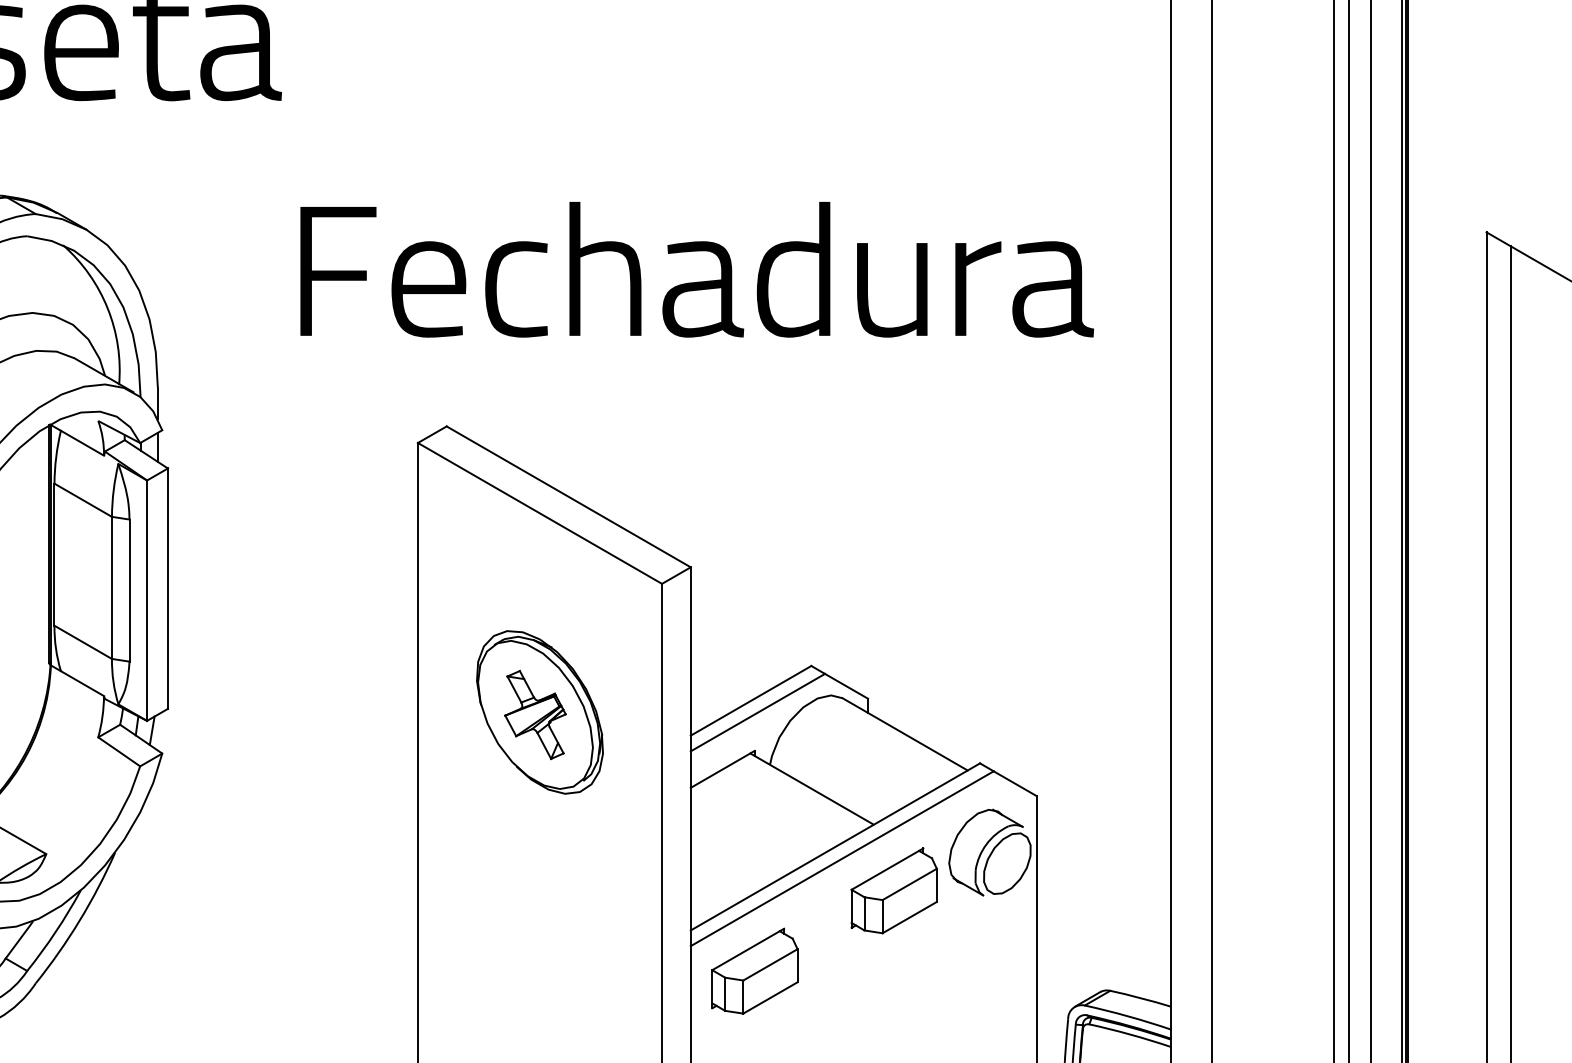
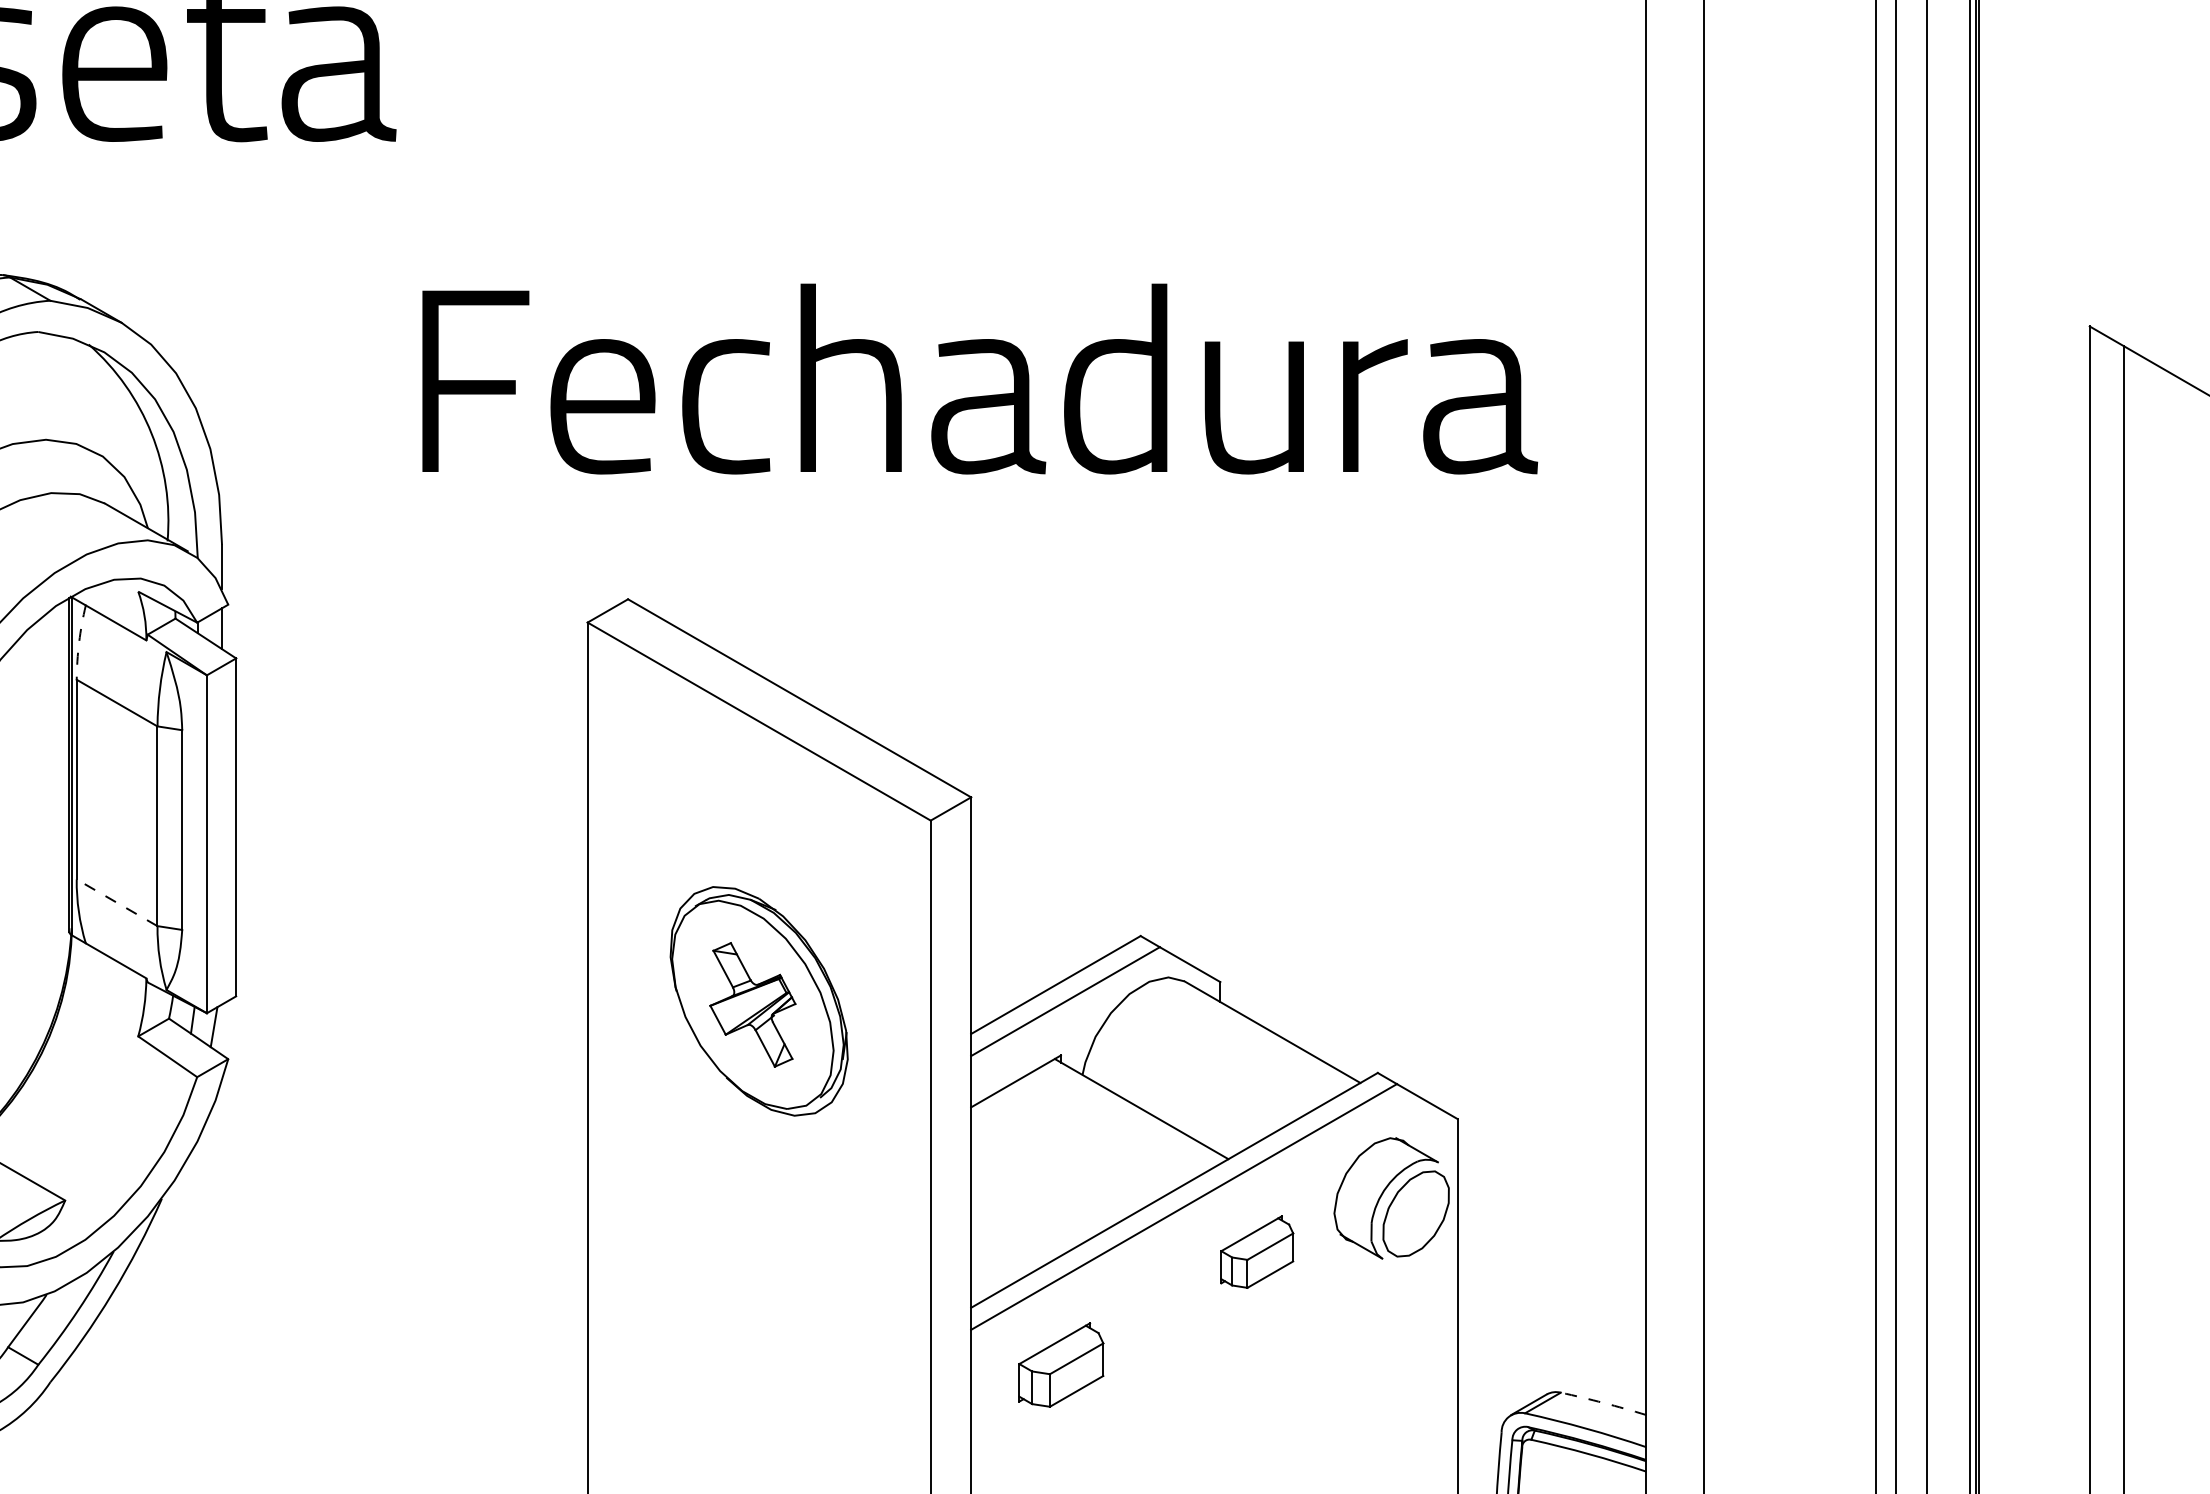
arc: (56, 457) -> (79, 642), solid -> dashed
line: (83, 642) -> (117, 902), solid -> dashed
part: (894, 890) -> (1257, 1251), size x0.6
part: (755, 970) -> (1061, 1364), size x0.7
arc: (1140, 997) -> (1603, 1402), solid -> dashed

